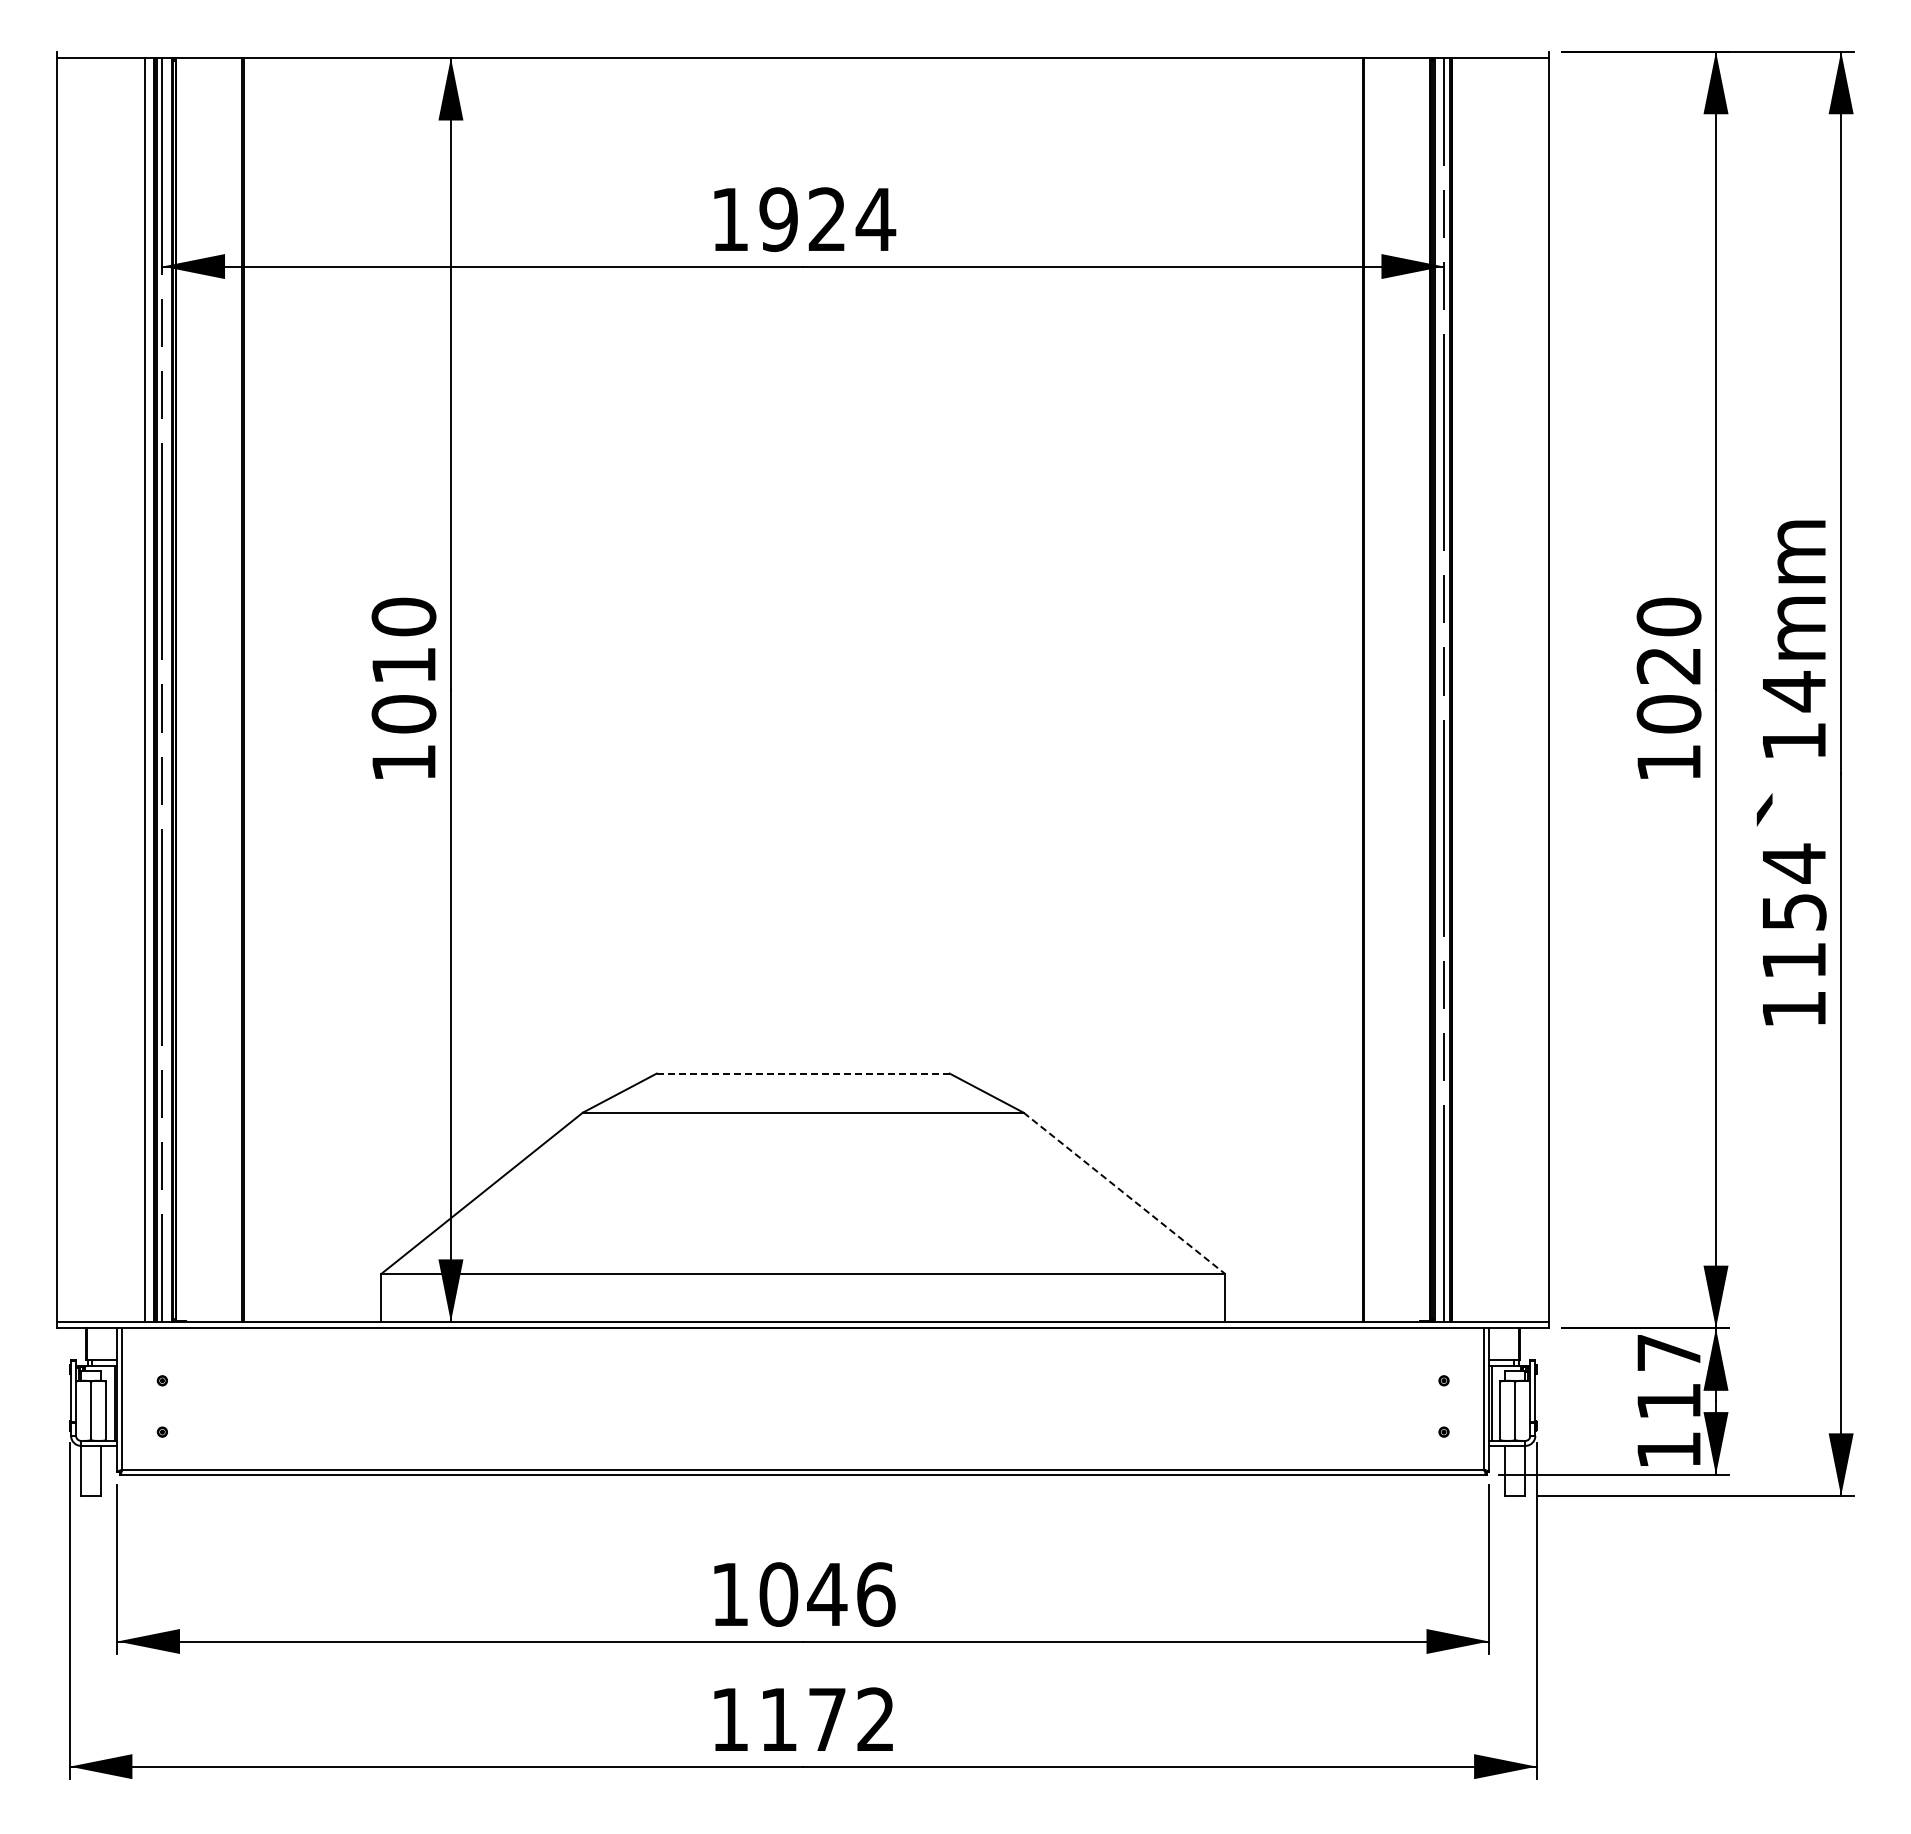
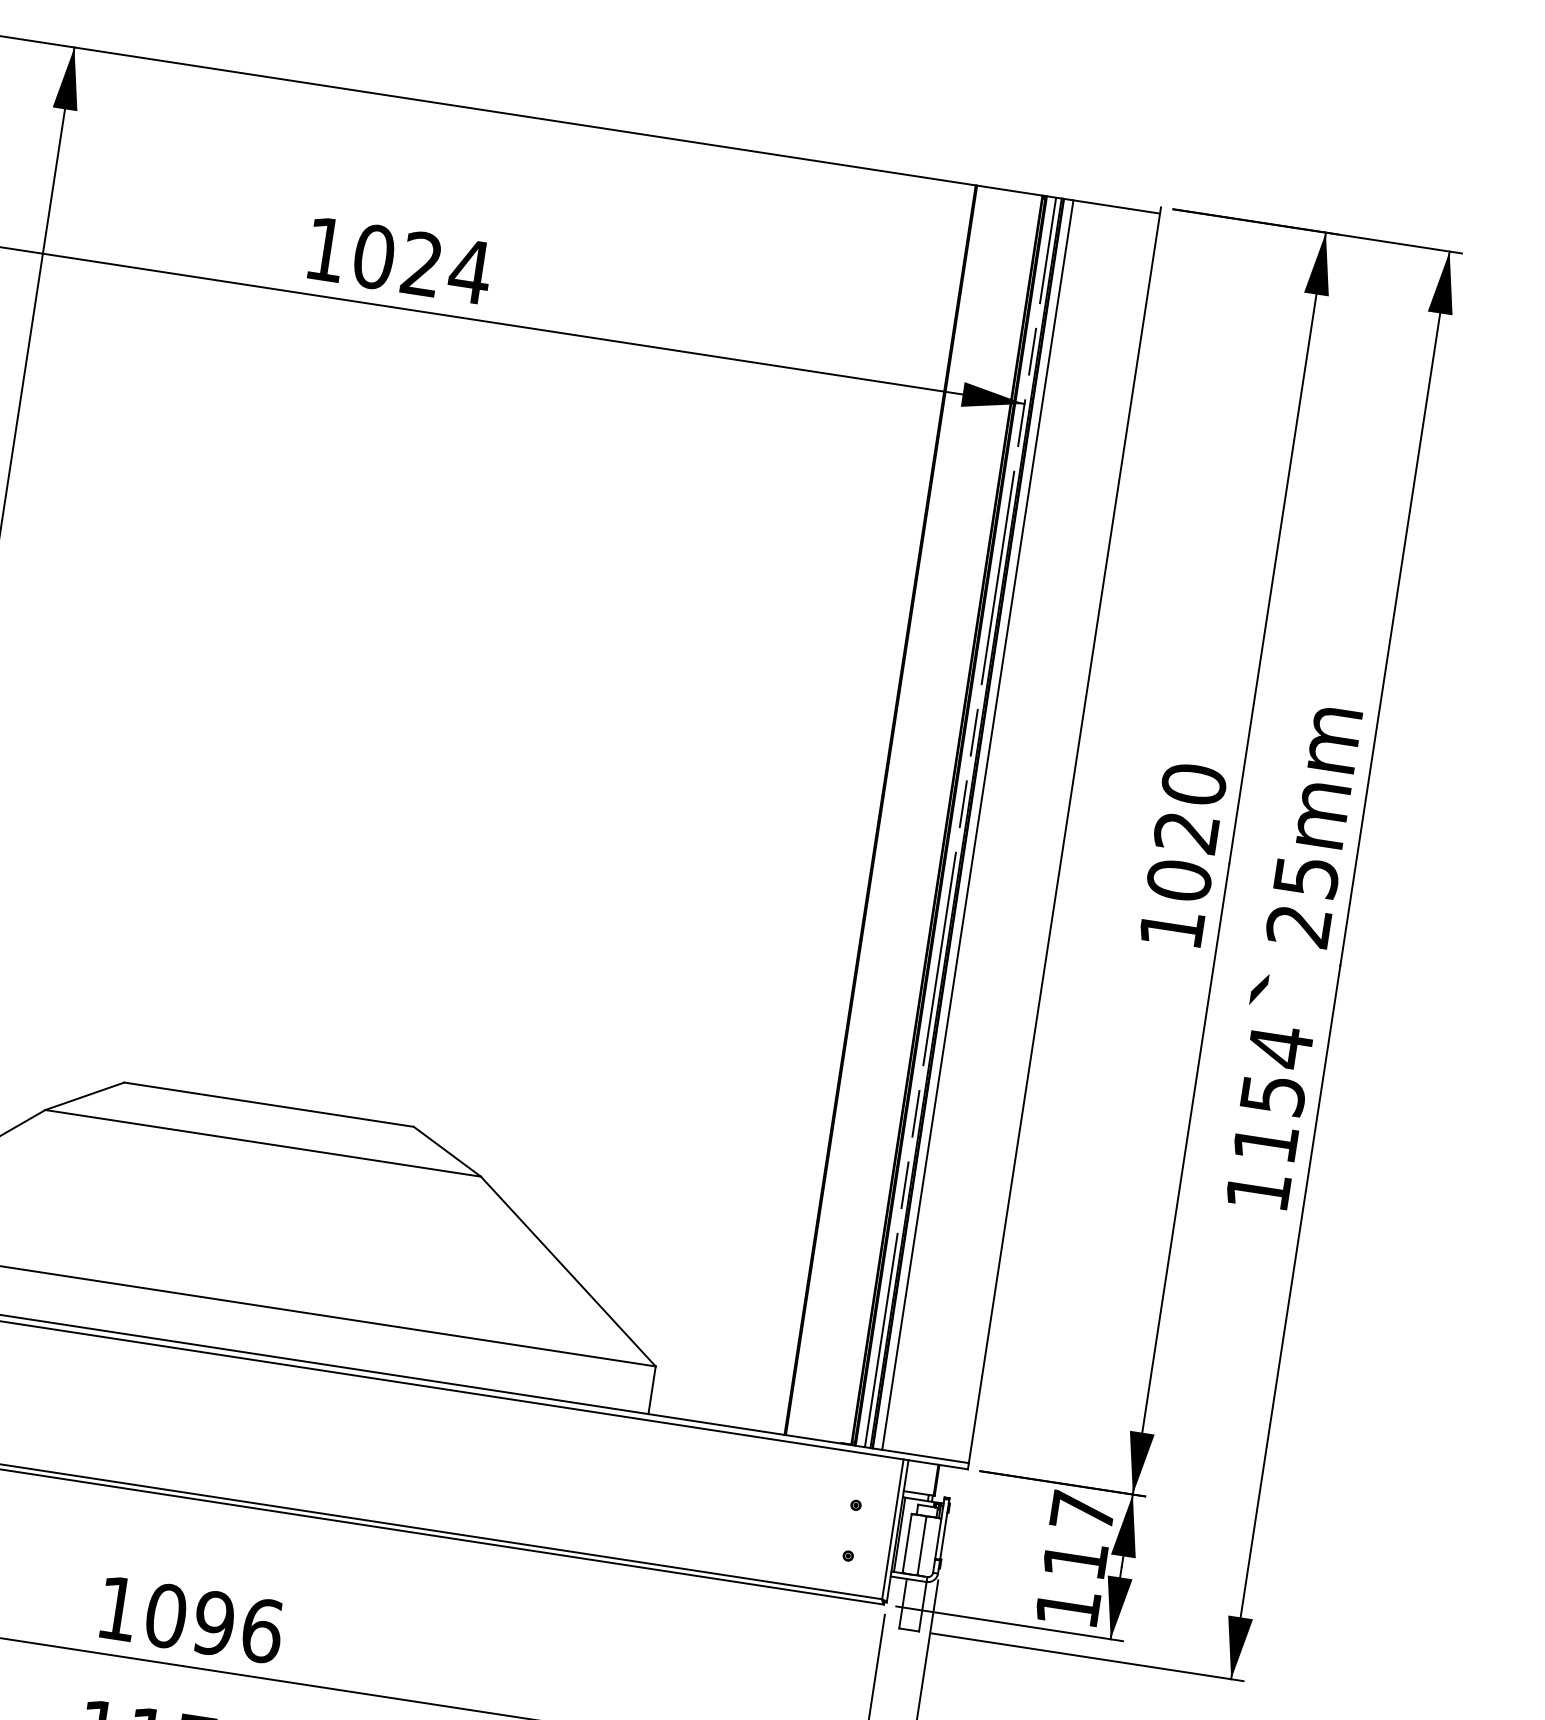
text: (778, 219) -> (373, 256), 1924 -> 1024
line: (1461, 689) -> (977, 824), added
text: (1793, 715) -> (1302, 900), 14mm -> 25mm
line: (803, 1073) -> (269, 1104), dashed -> solid
line: (1124, 1193) -> (568, 1271), dashed -> solid
text: (827, 1594) -> (214, 1623), 1046 -> 1096

